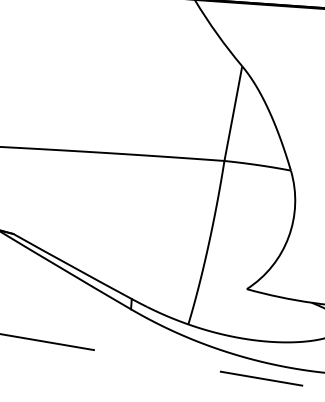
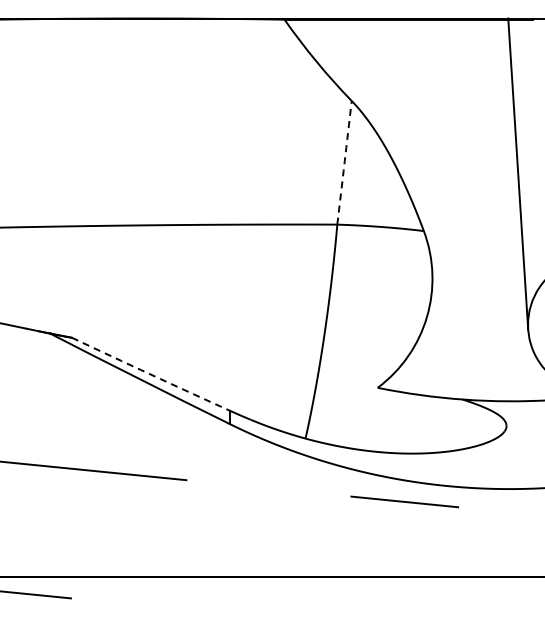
arc: (233, 113) -> (344, 162), solid -> dashed
arc: (72, 266) -> (150, 374), solid -> dashed

